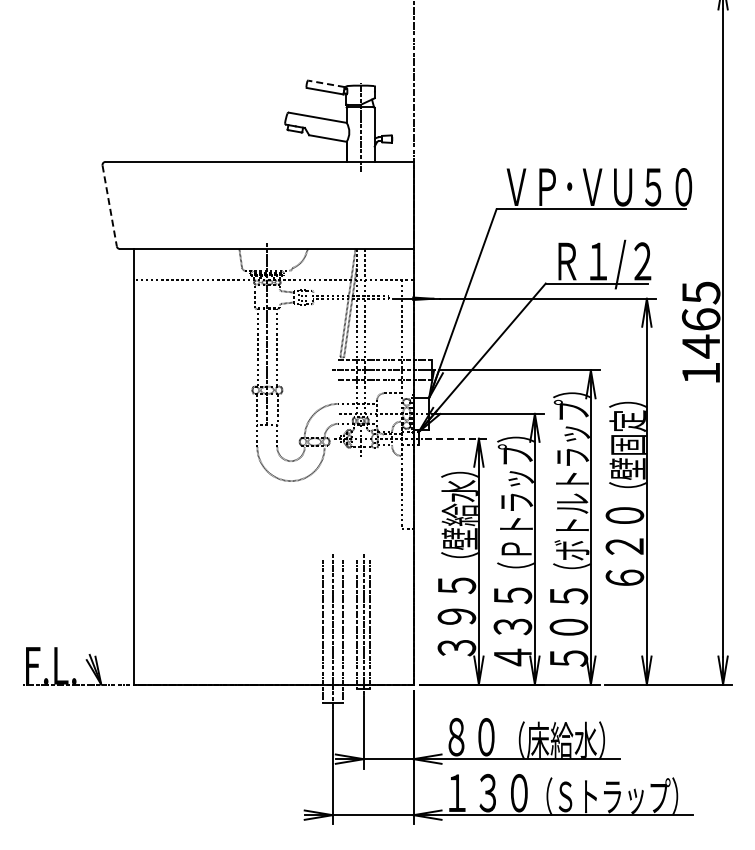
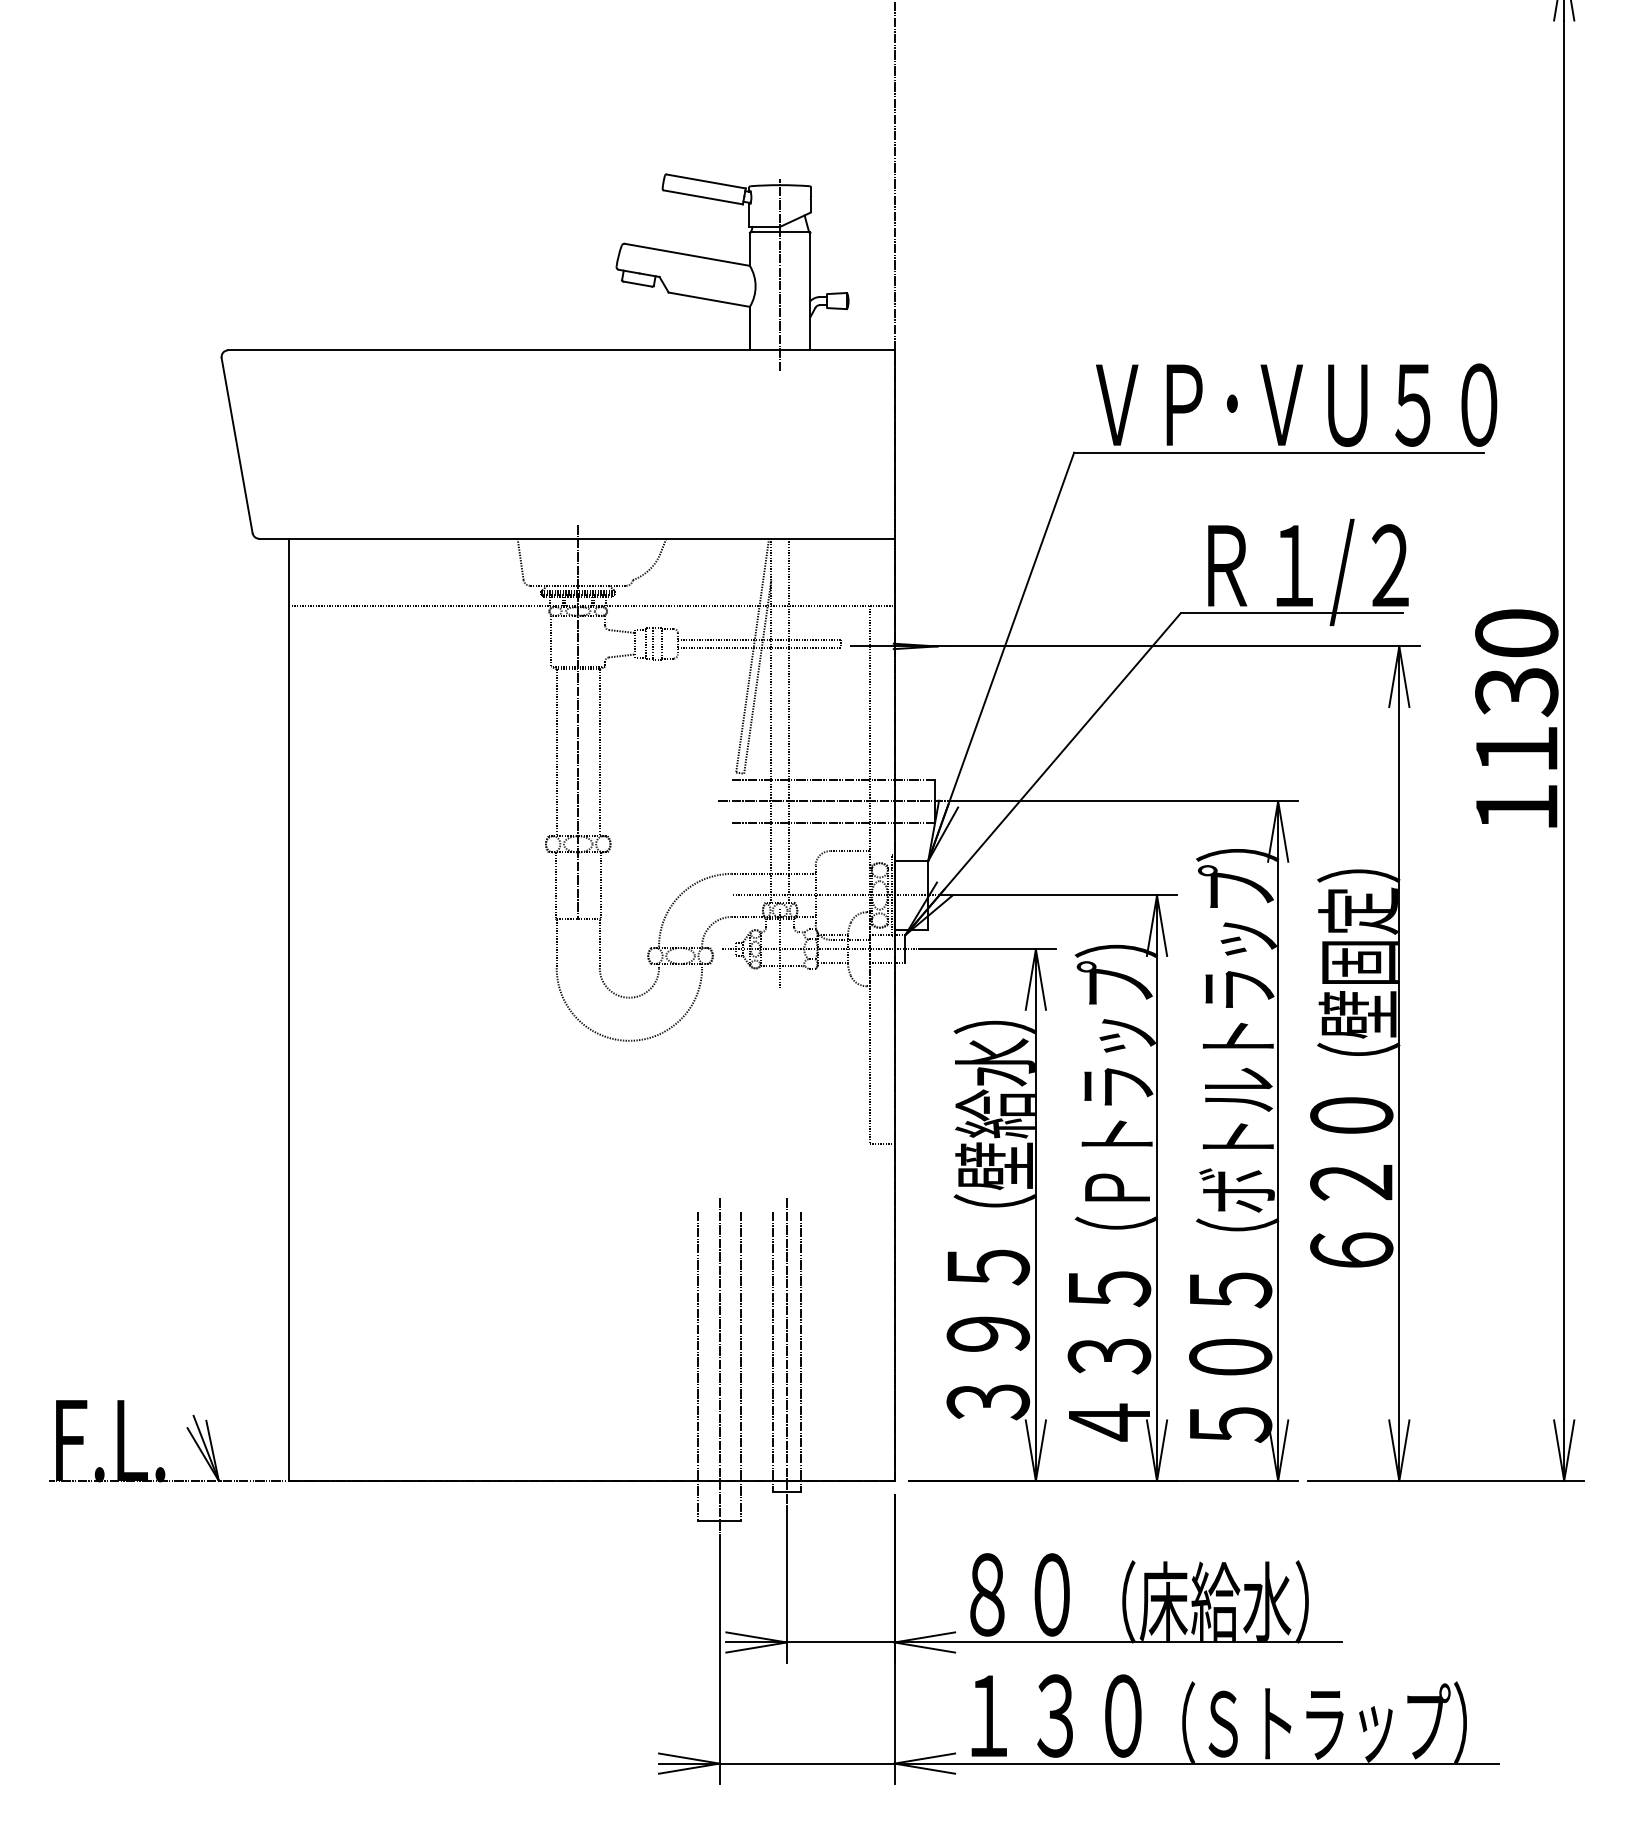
line: (326, 83) -> (706, 180), dashed -> solid
line: (109, 206) -> (236, 446), dashed -> solid
text: (700, 319) -> (1515, 691), 1465 -> 1130
line: (456, 438) -> (987, 948), dashed -> solid

